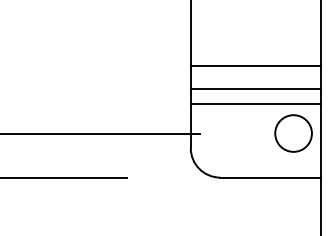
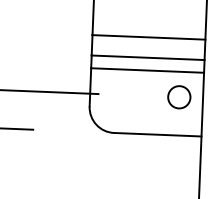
circle: (293, 133) -> (179, 97), size x0.7

